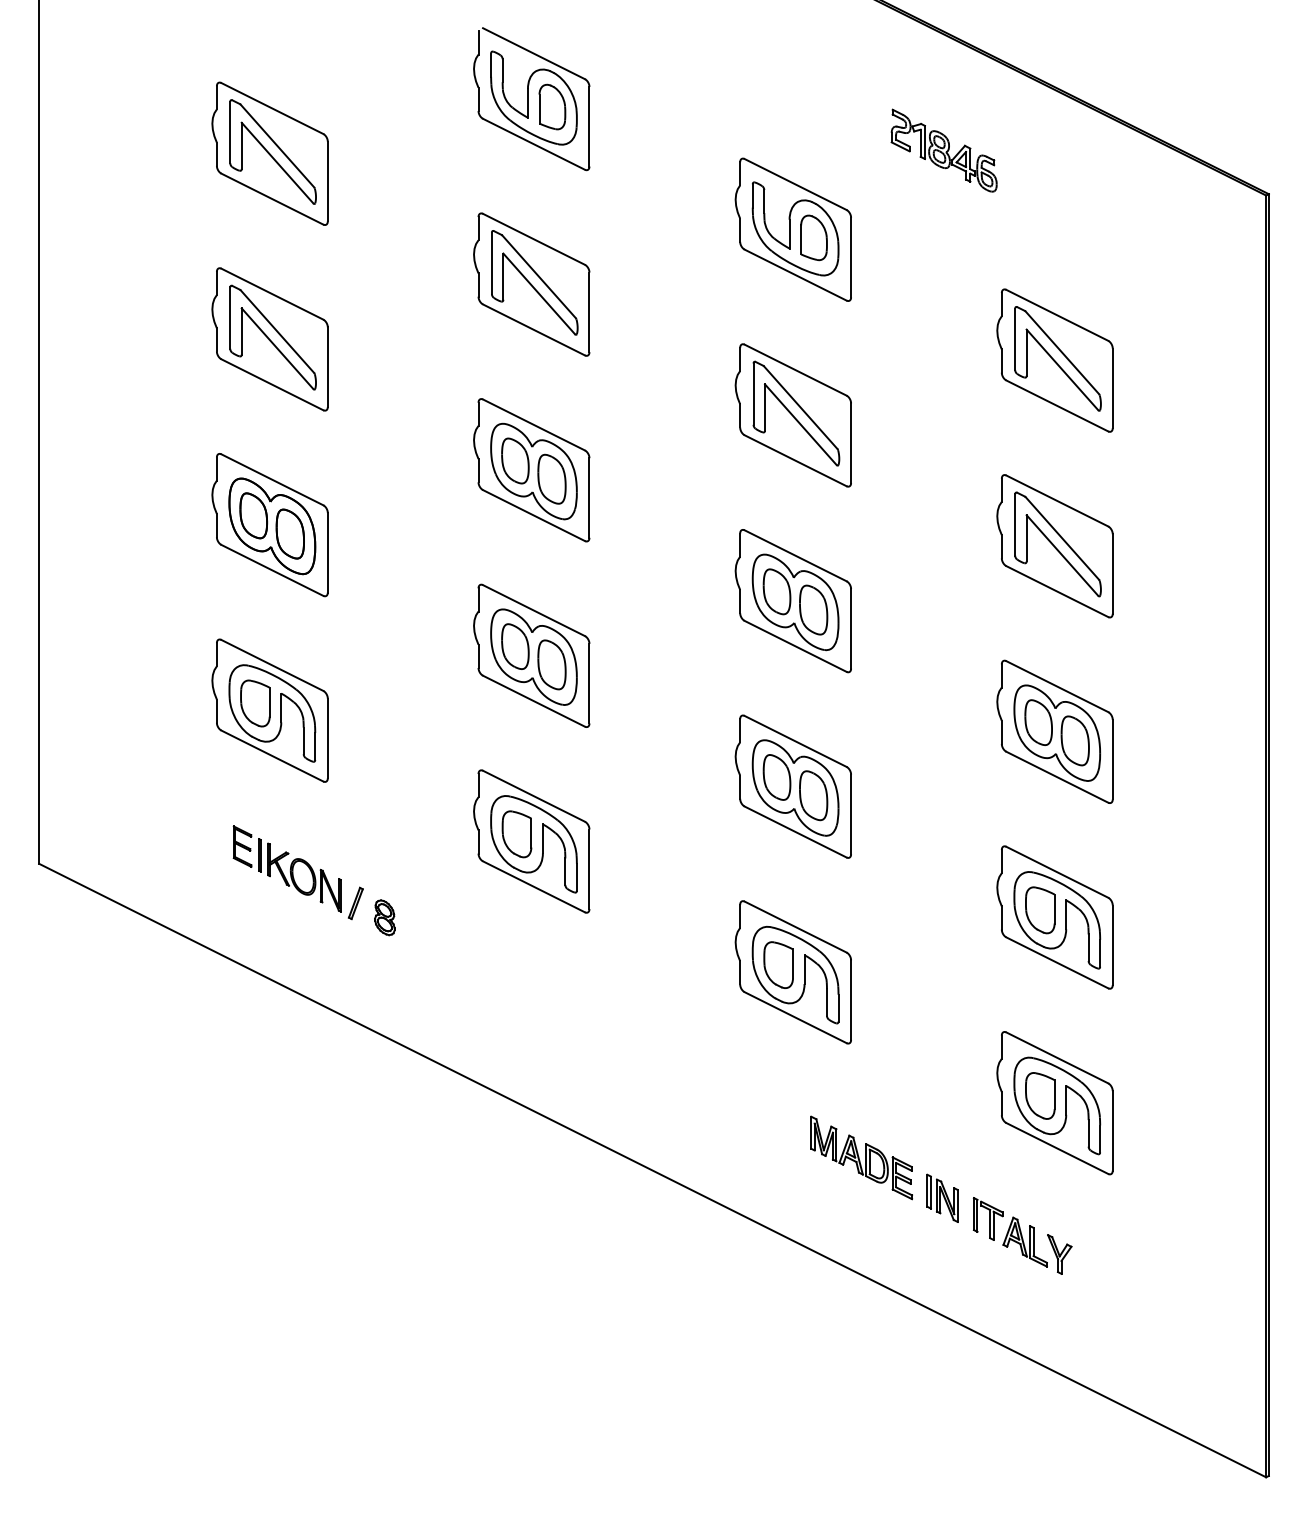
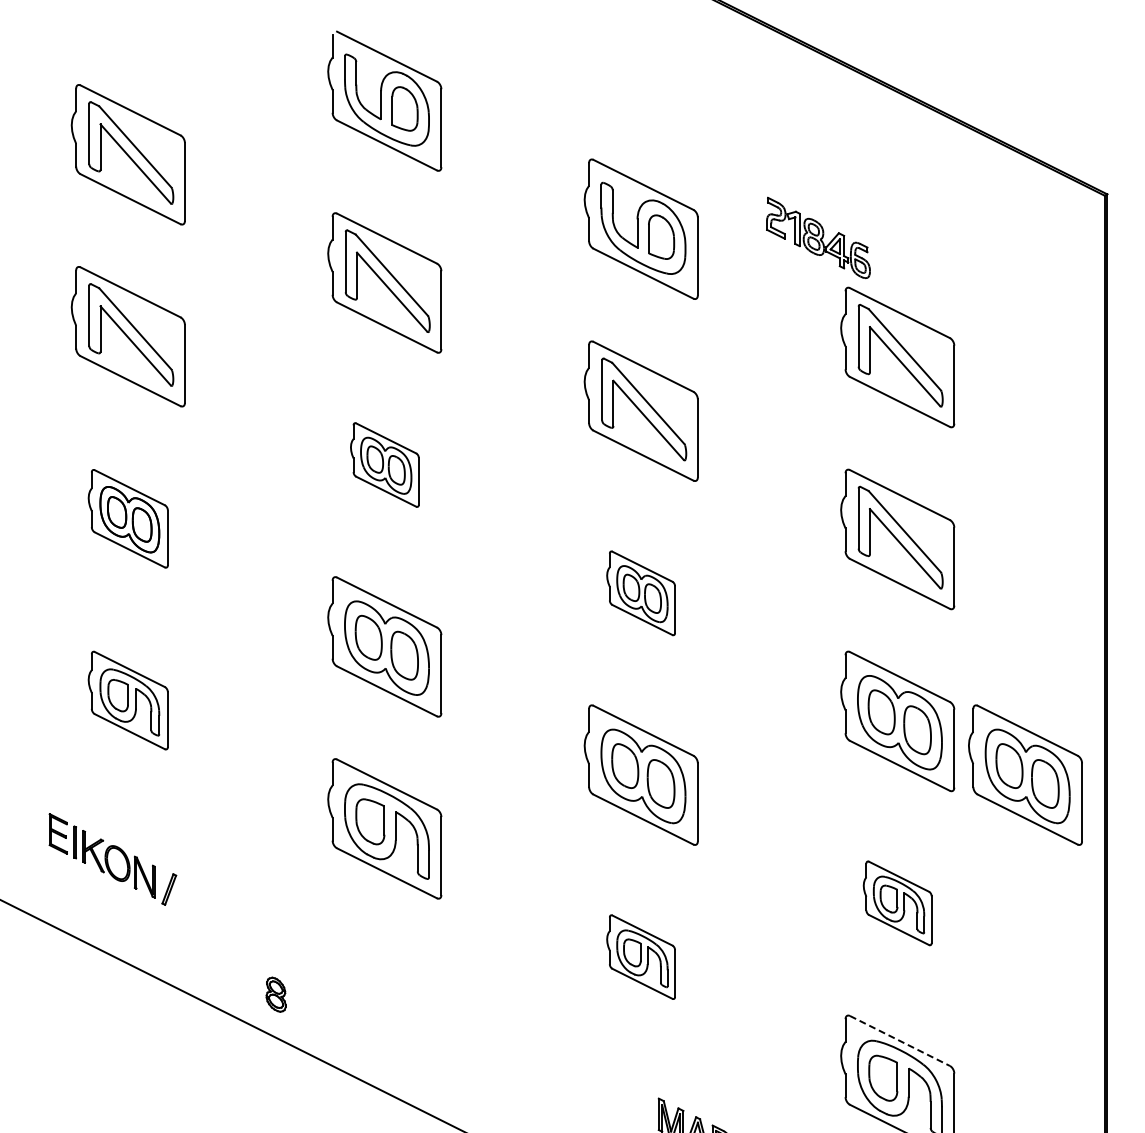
part: (943, 150) -> (817, 237), moved
part: (531, 470) -> (384, 465), size x0.6
part: (269, 525) -> (127, 519), size x0.7
part: (792, 601) -> (640, 593), size x0.6
part: (269, 710) -> (127, 700), size x0.7
part: (1184, 786) -> (1024, 774), added
part: (297, 872) -> (112, 859), moved
part: (384, 917) -> (275, 994), moved
part: (1054, 917) -> (897, 903), size x0.6
part: (792, 972) -> (640, 957), size x0.6
line: (1057, 1057) -> (900, 1040), solid -> dashed

